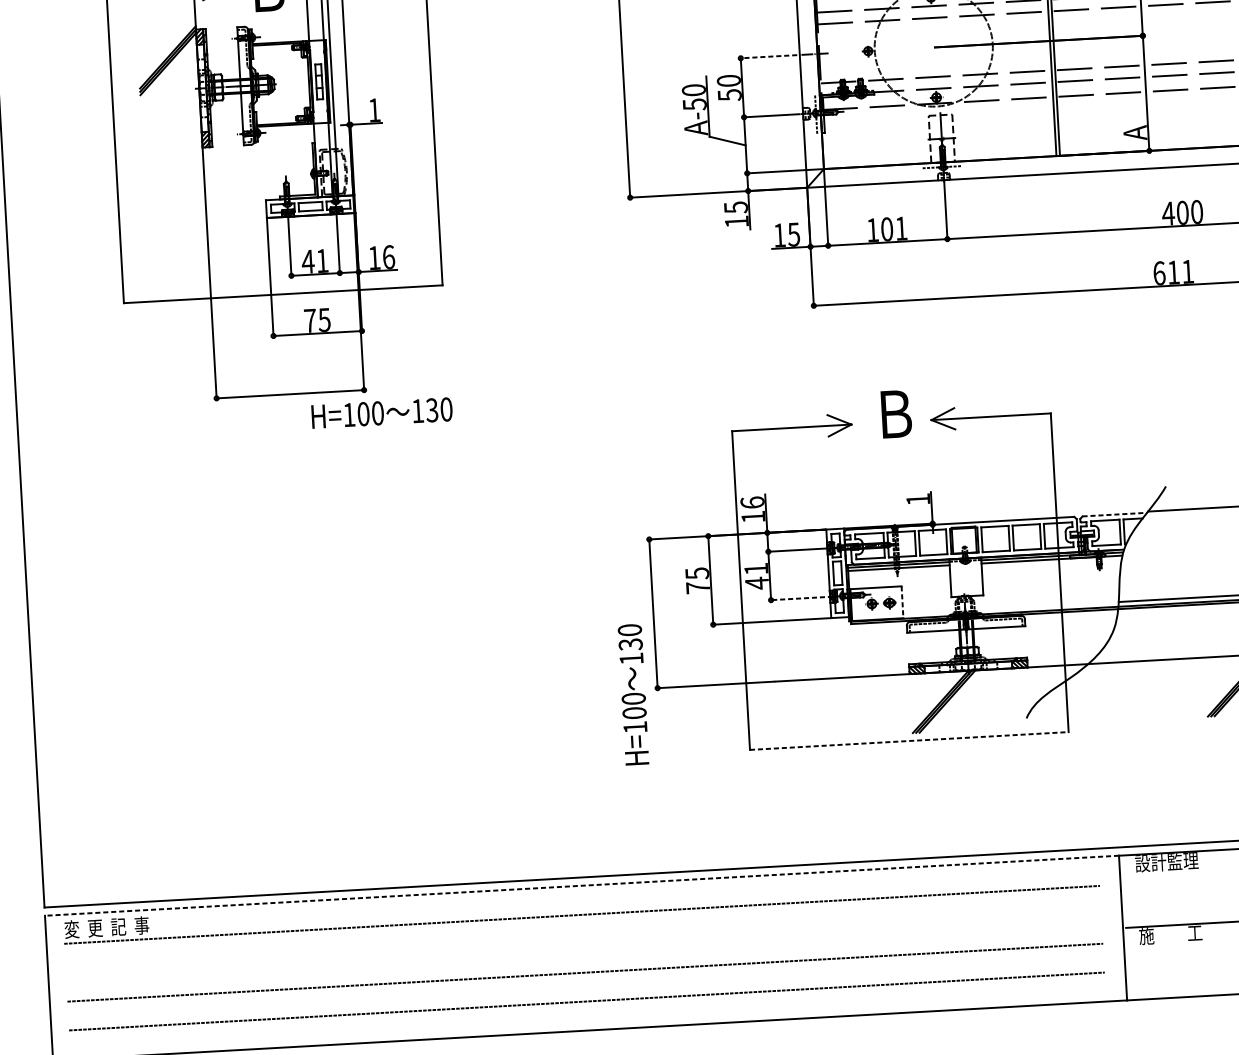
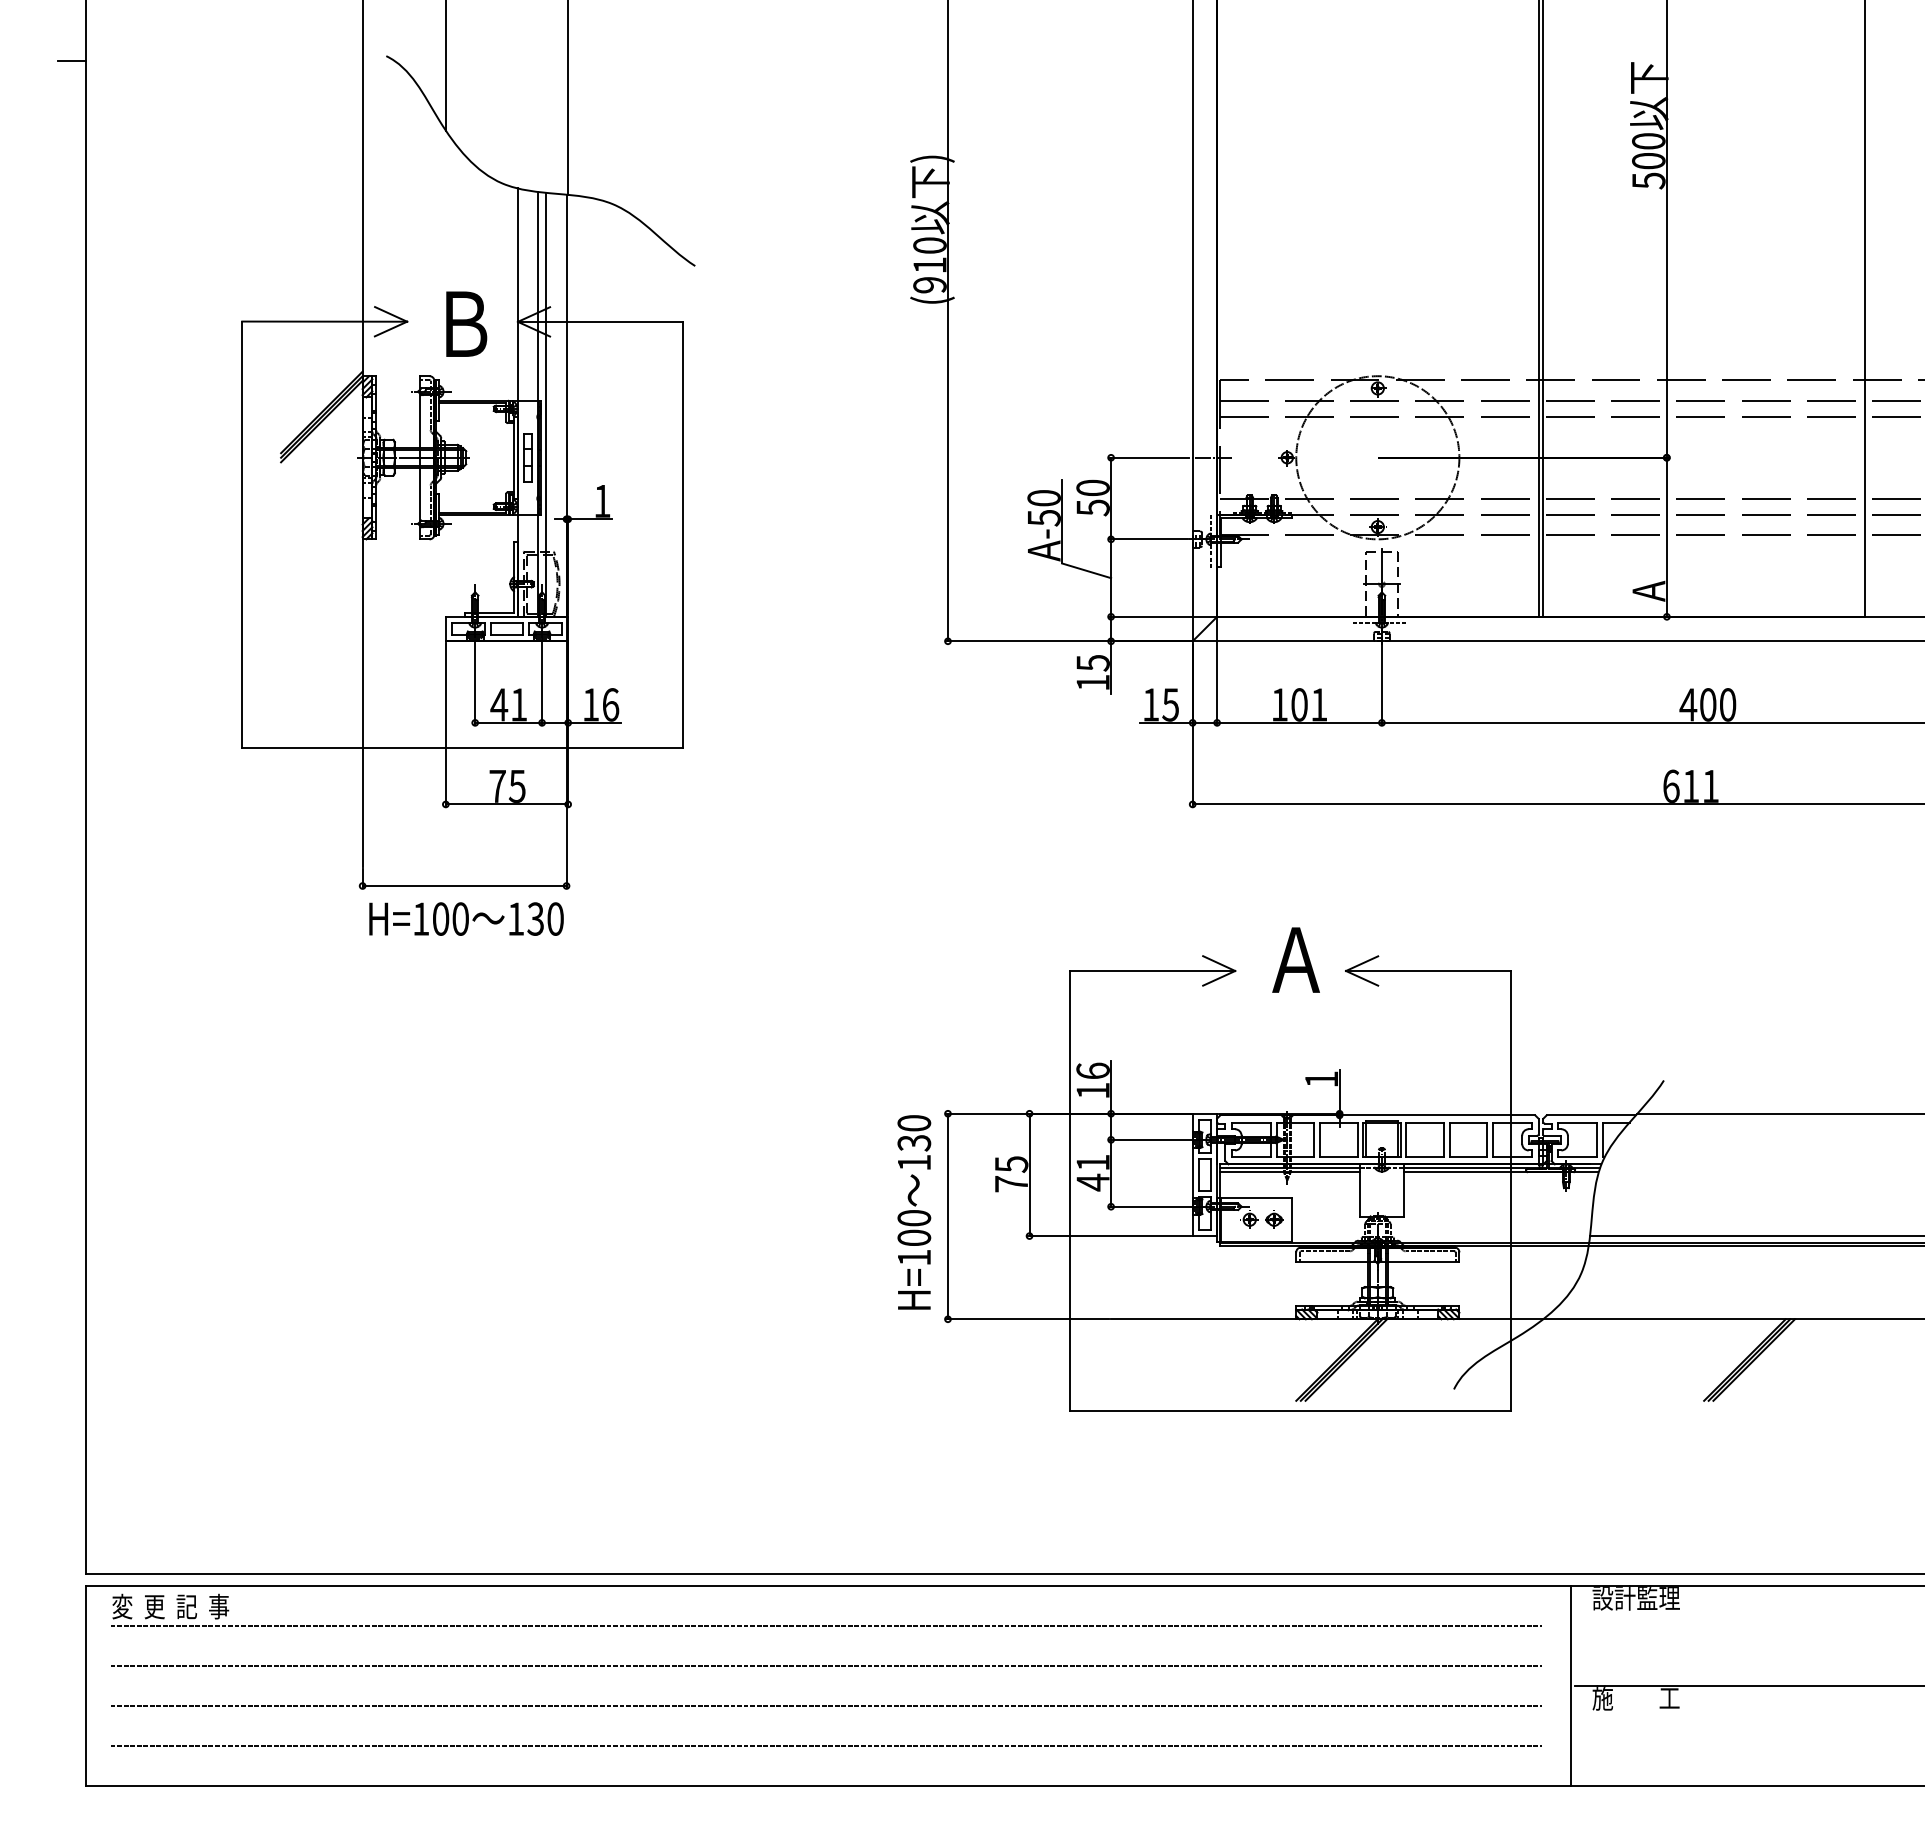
line: (768, 56) -> (1149, 457), dashed -> solid
text: (382, 412) -> (466, 918), moved
text: (894, 413) -> (1295, 959), Ｂ -> Ａ
line: (1114, 514) -> (1591, 1115), dashed -> solid
line: (801, 598) -> (1153, 1206), dashed -> solid
line: (902, 602) -> (1292, 1220), dashed -> solid
text: (633, 694) -> (914, 1212), moved
line: (909, 740) -> (1291, 1411), dashed -> solid
line: (581, 885) -> (828, 1585), dashed -> solid
line: (583, 943) -> (826, 1665), added

